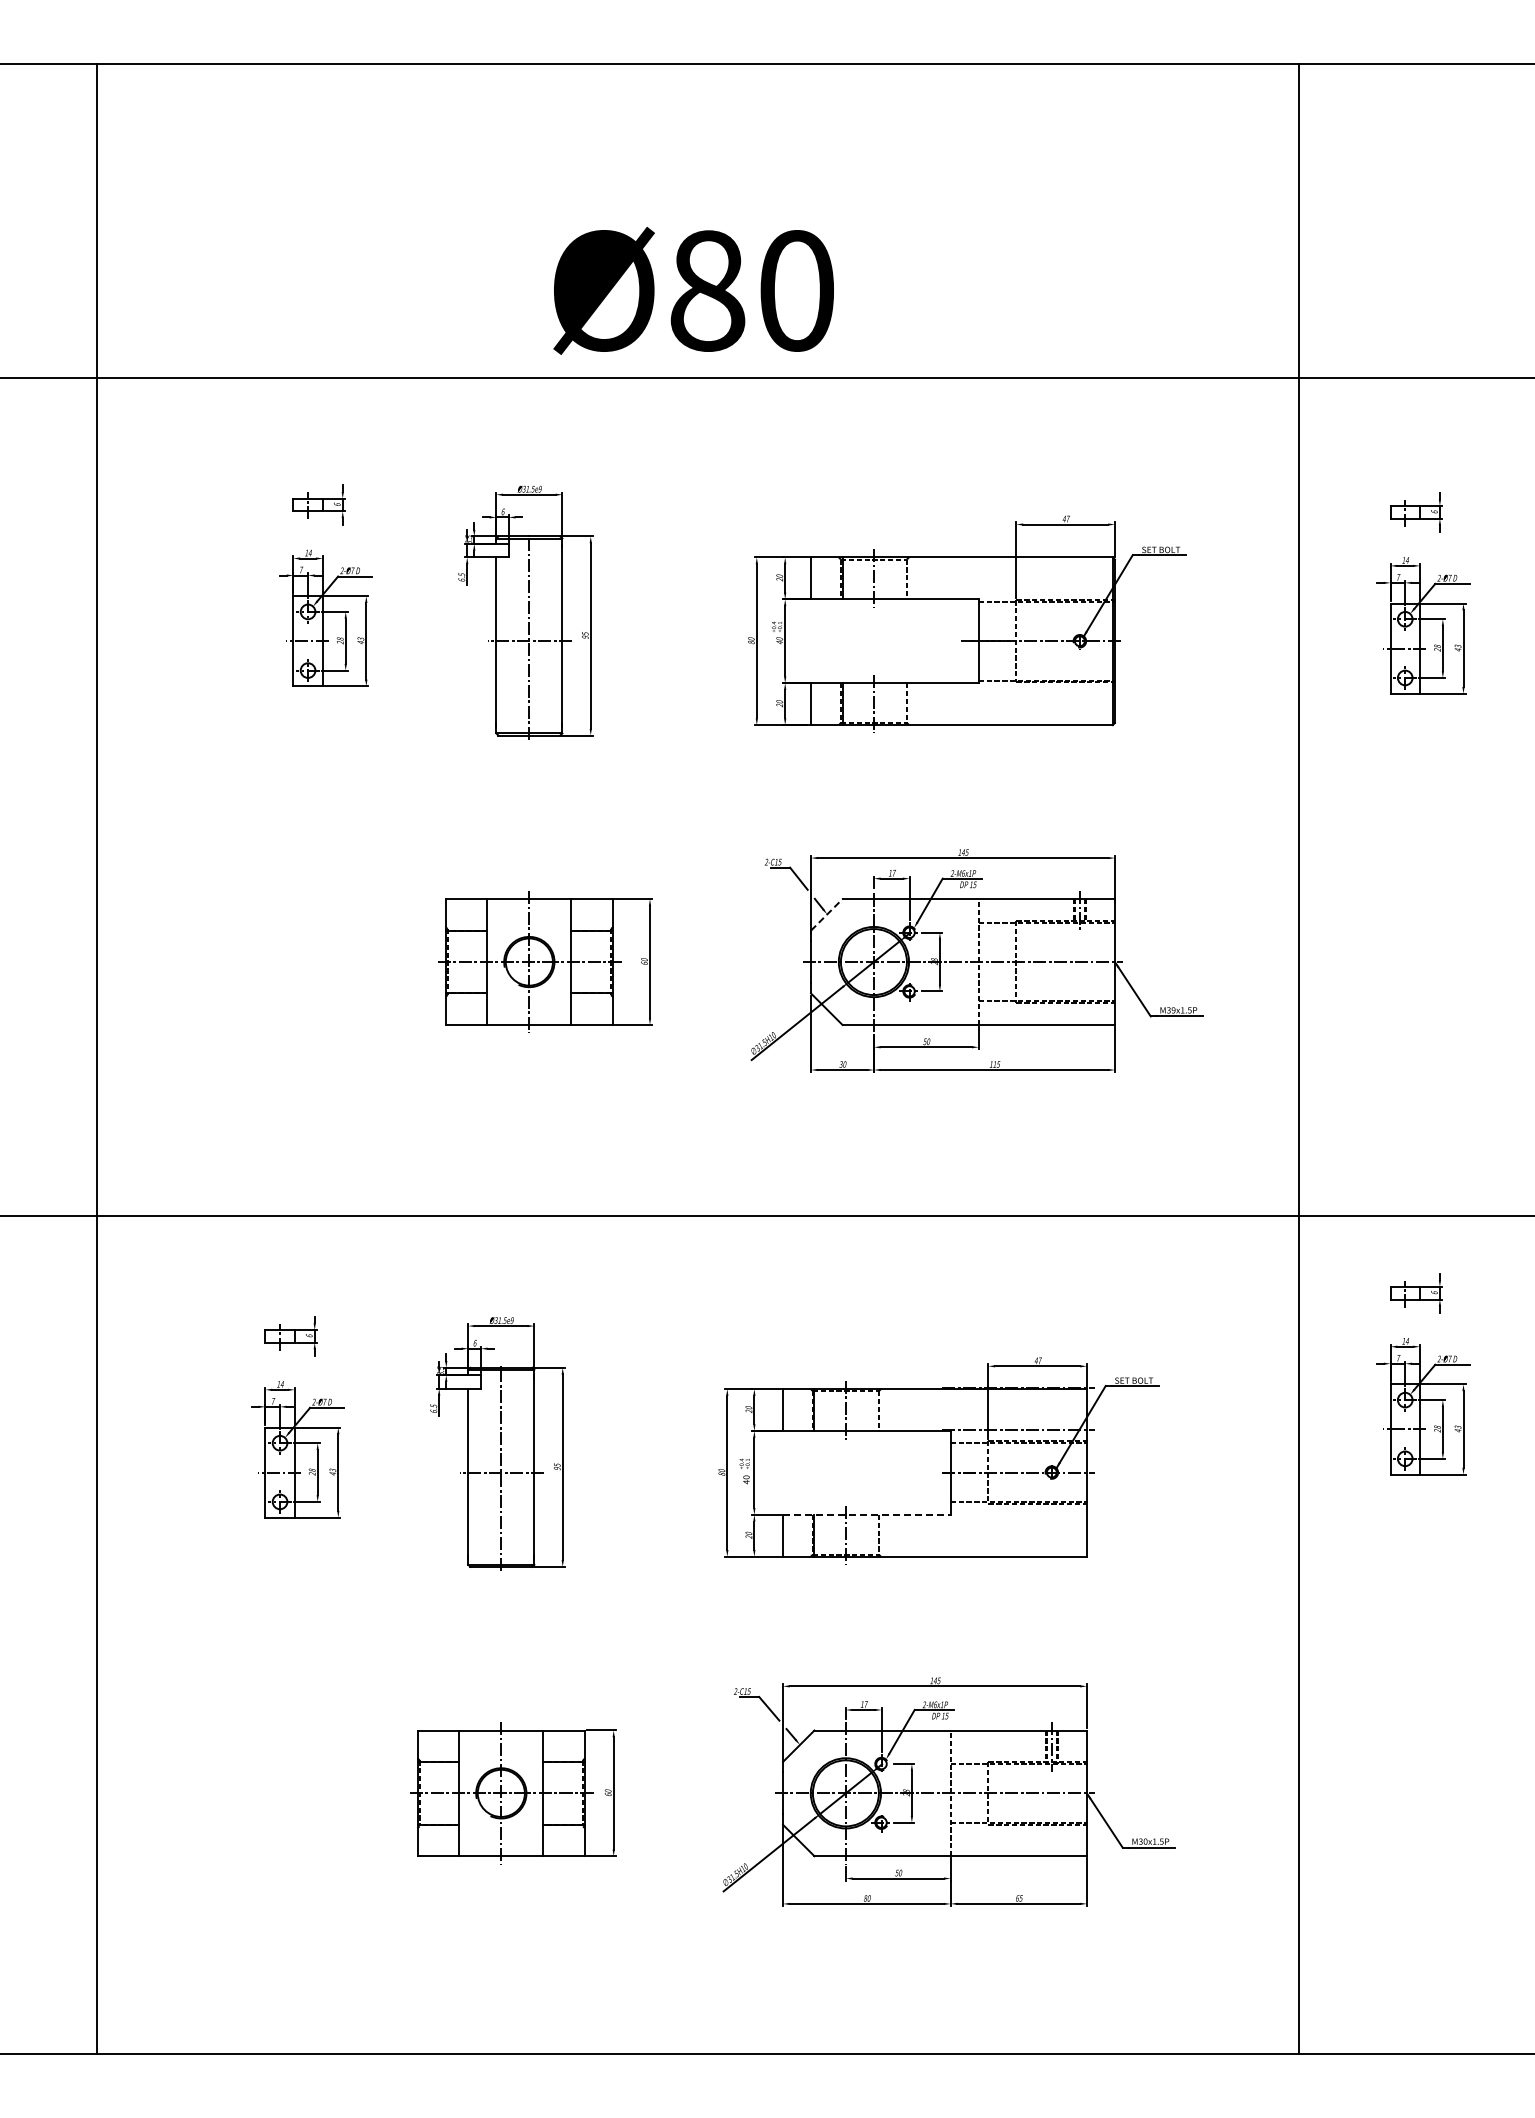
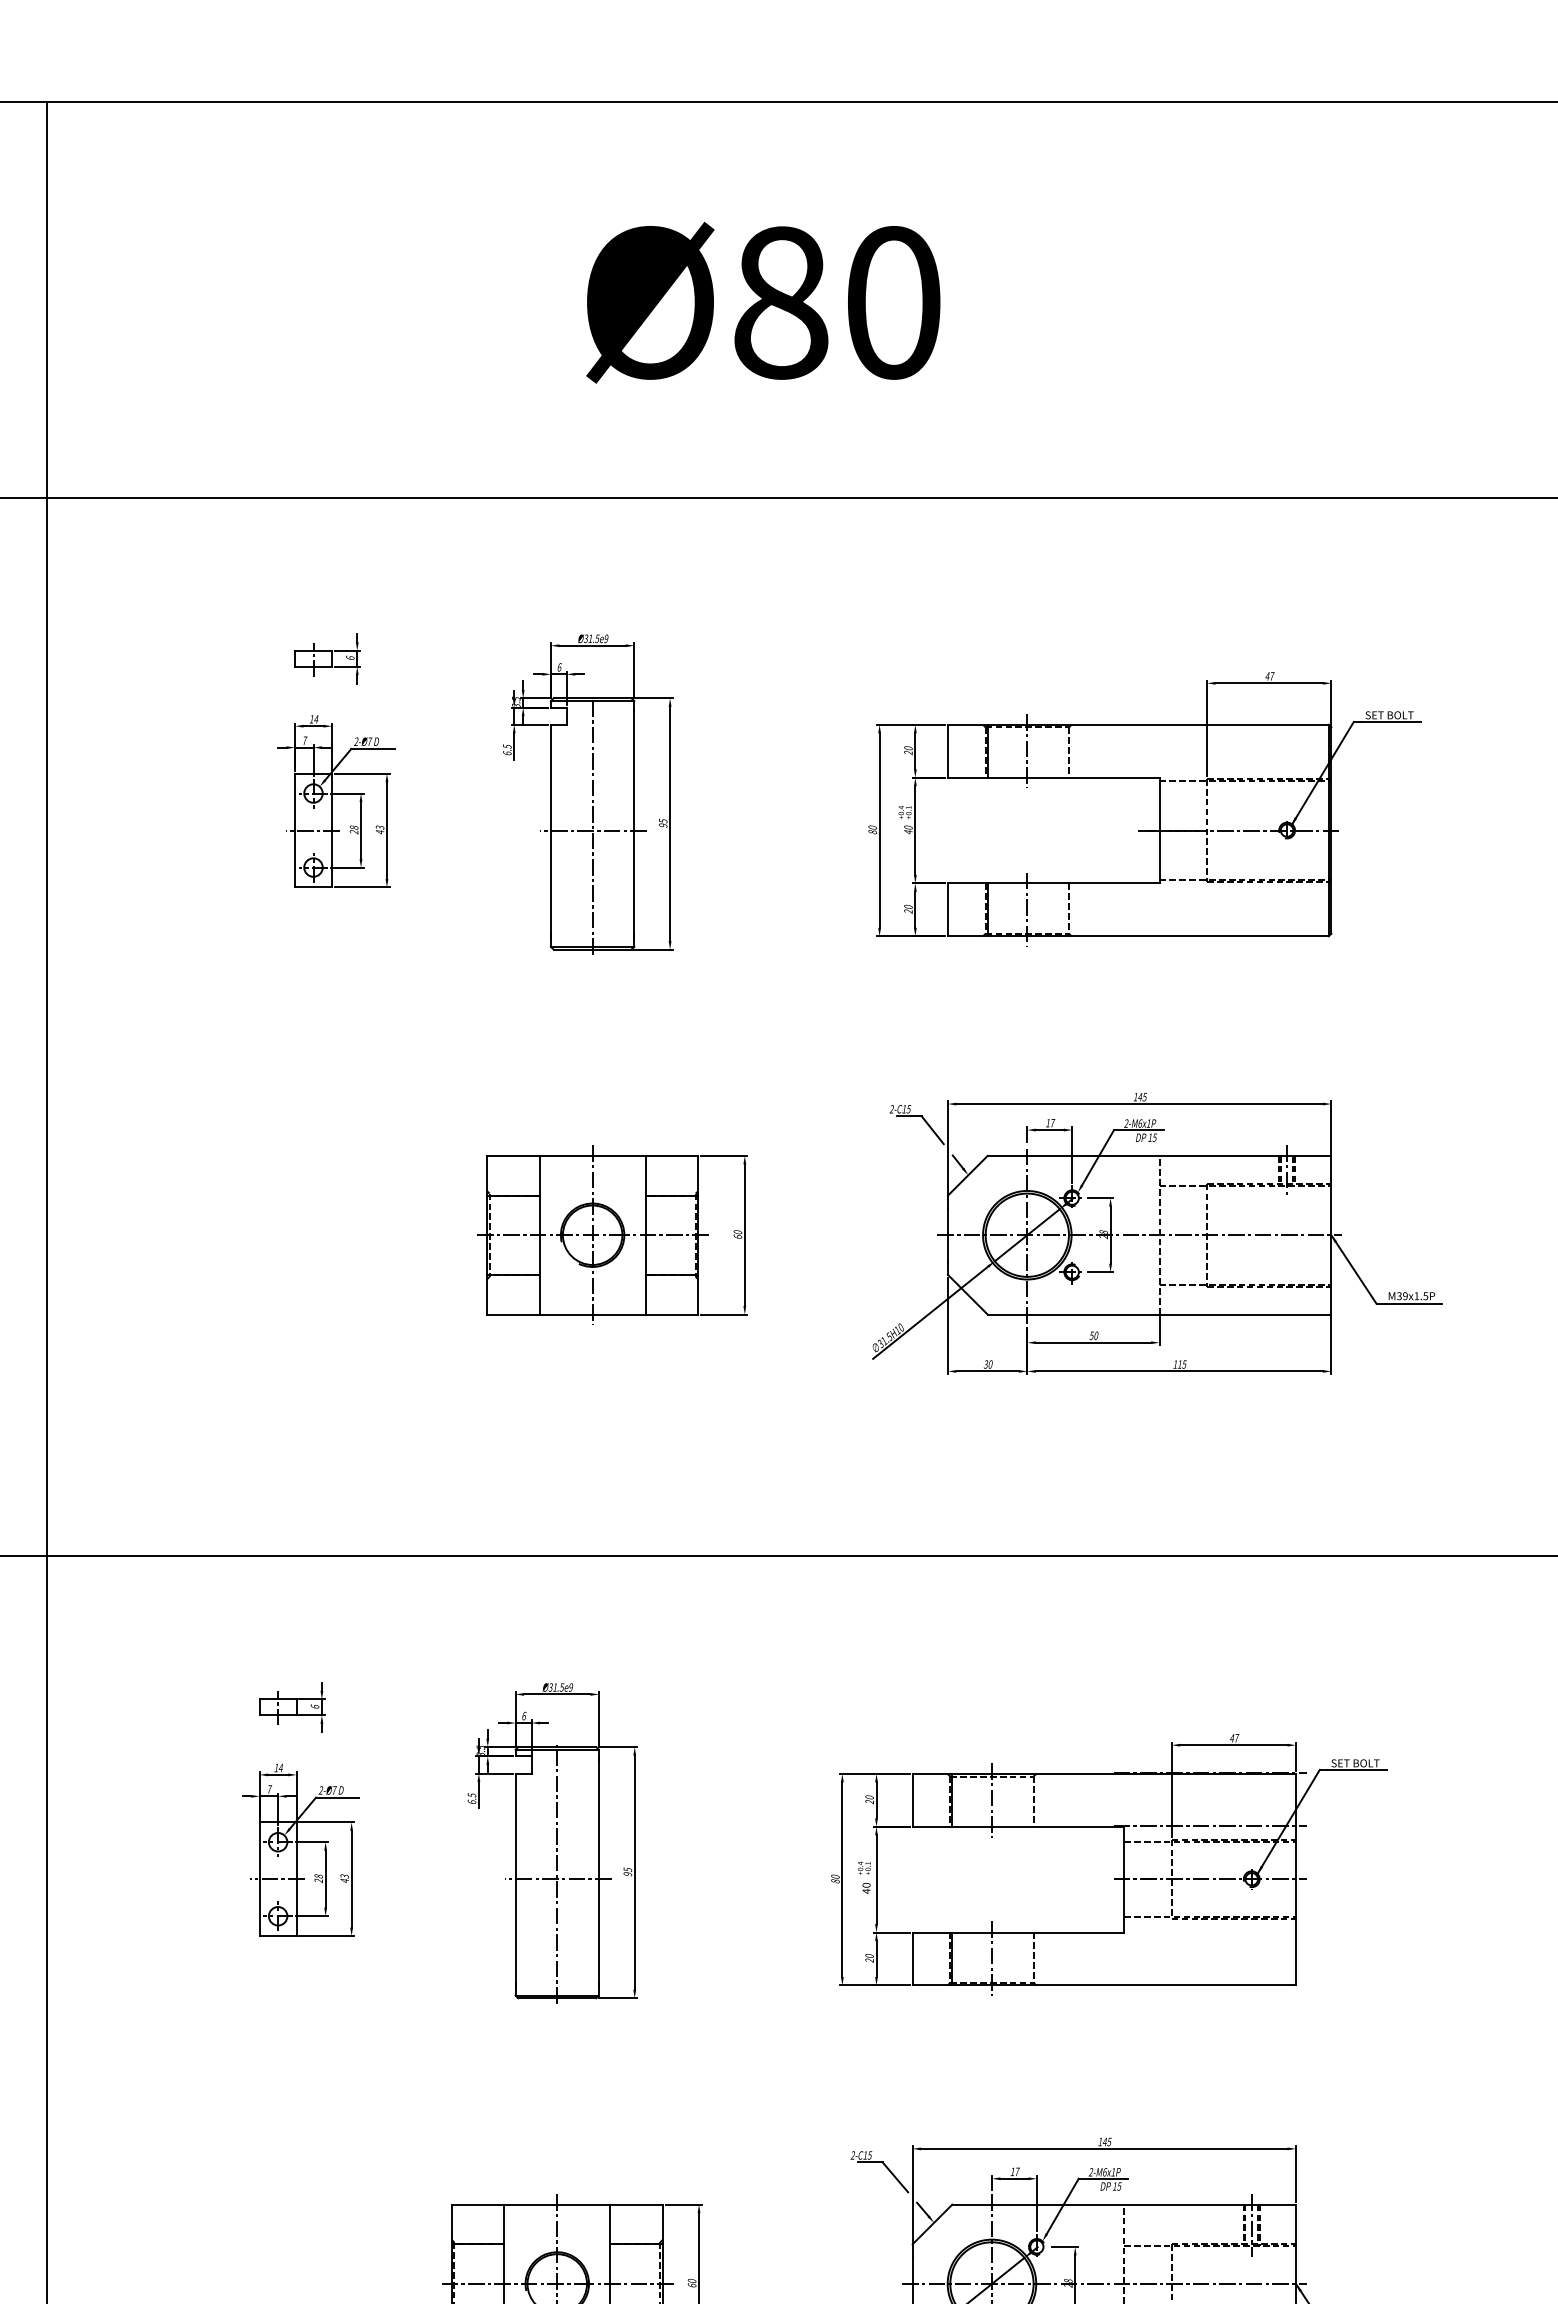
text: (693, 290) -> (763, 302), moved
line: (827, 914) -> (968, 1175), dashed -> solid
line: (866, 1514) -> (1017, 1932), dashed -> solid

